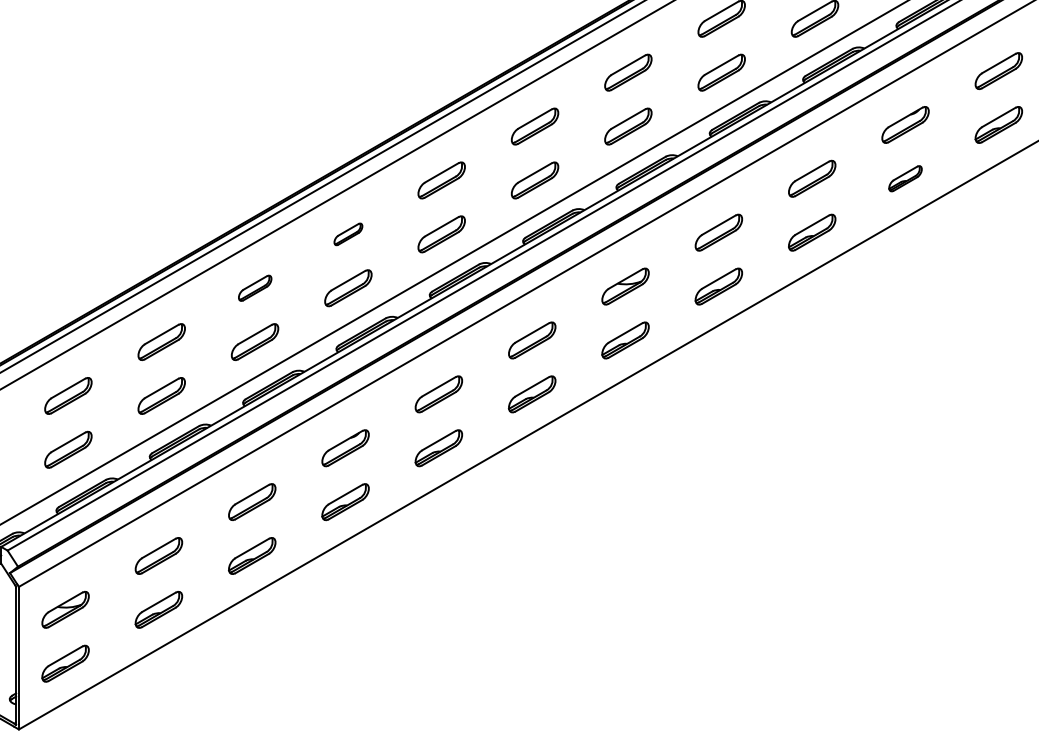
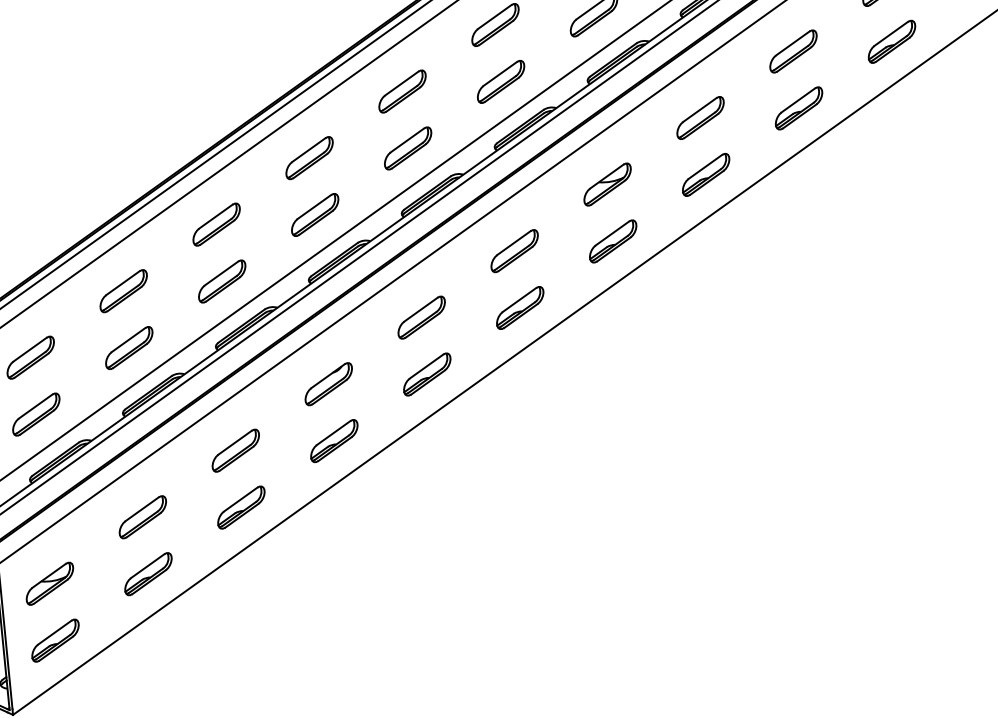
part: (905, 178) -> (891, 41), size x1.43
part: (348, 234) -> (309, 158), size x1.67
part: (255, 288) -> (217, 224), size x1.43

